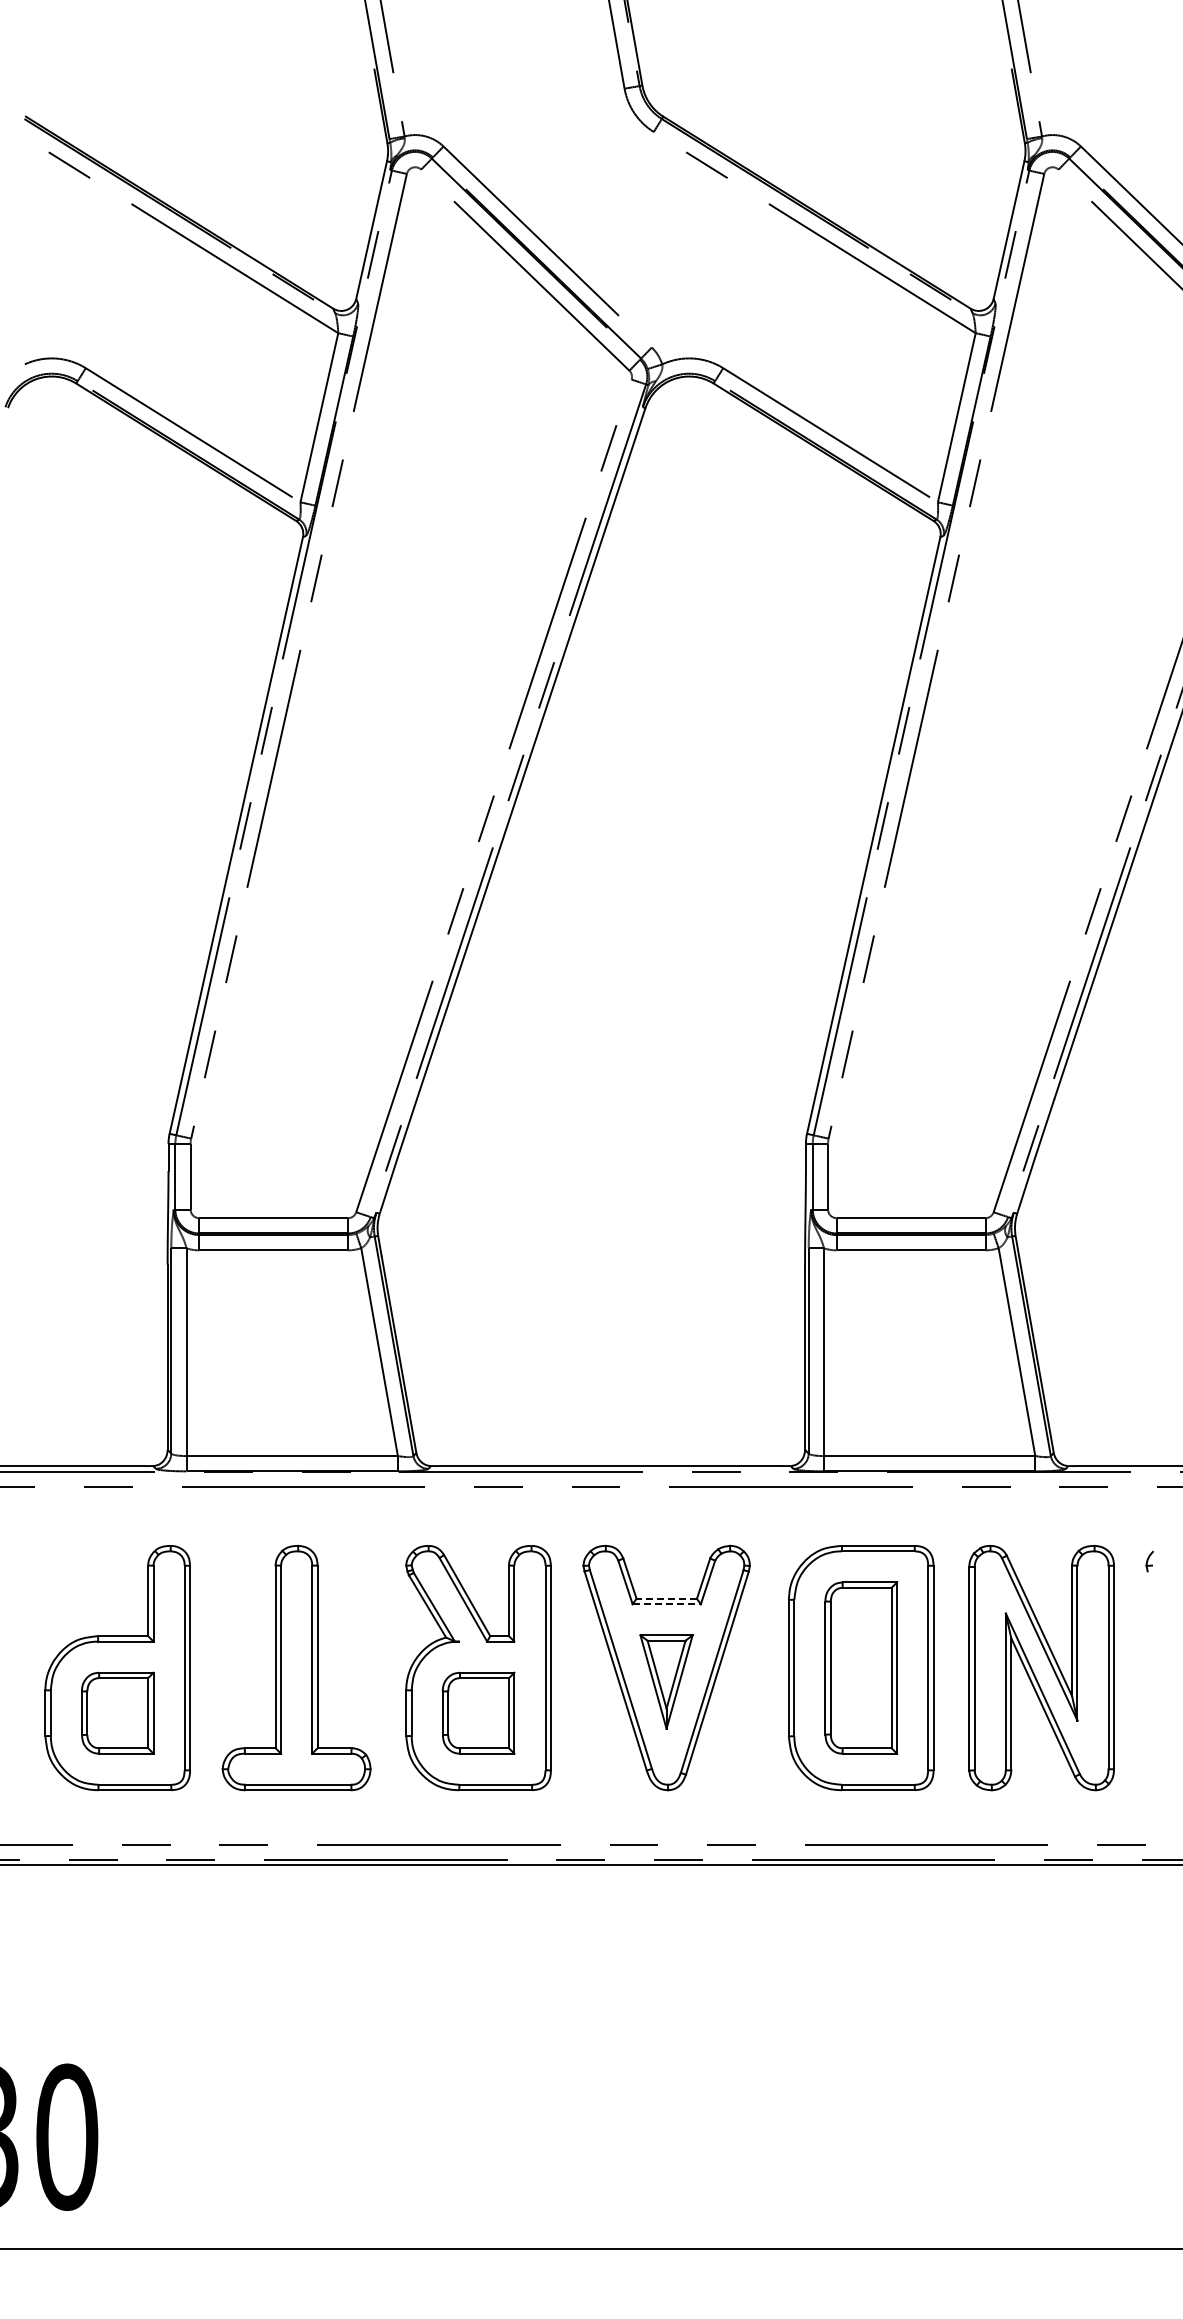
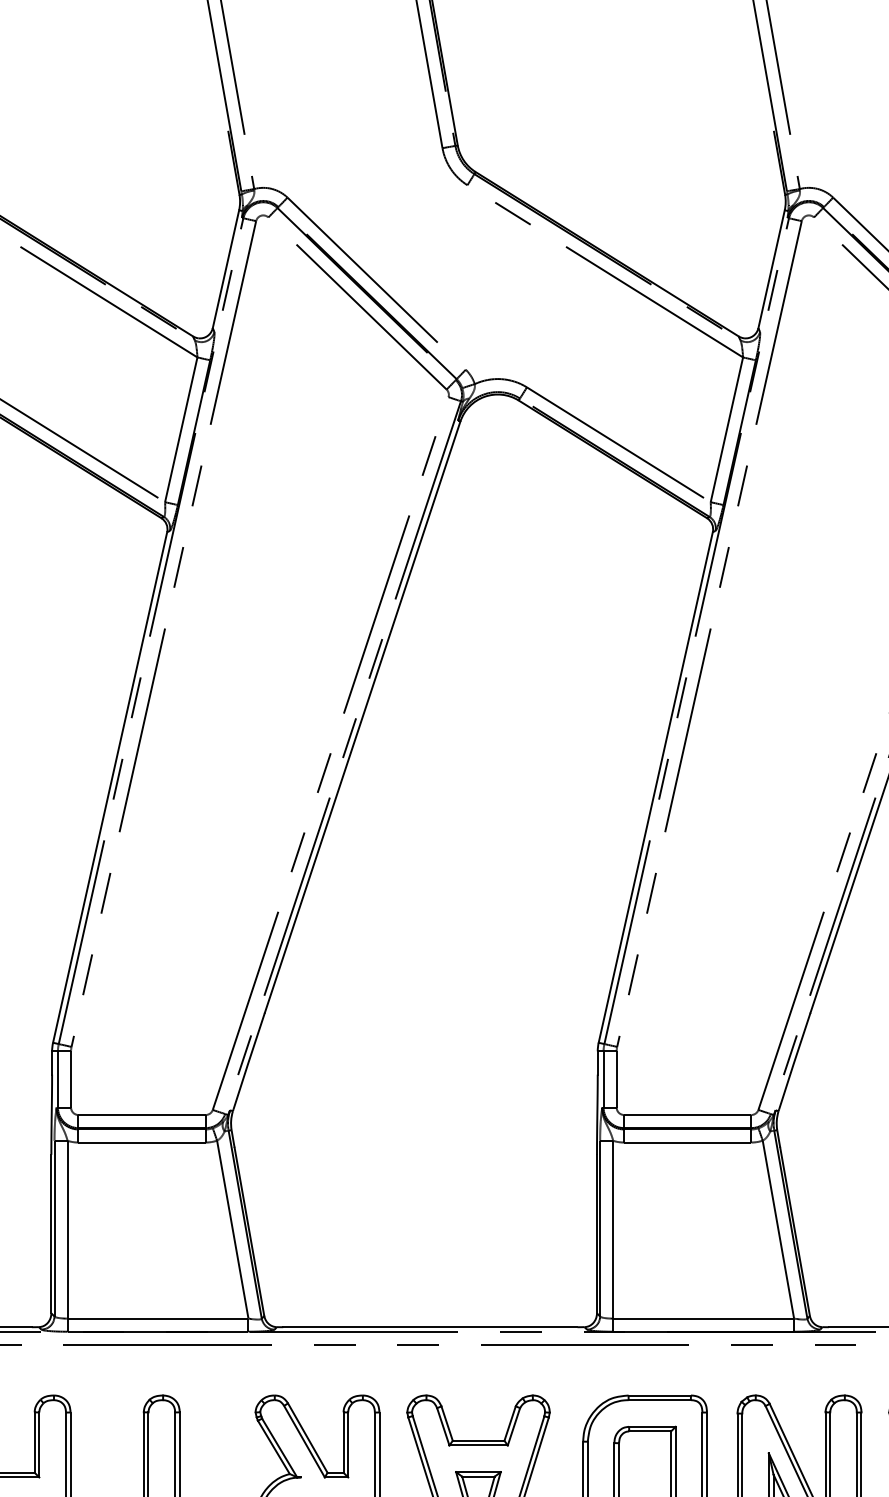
line: (666, 1598) -> (478, 1440), dashed -> solid
line: (667, 1604) -> (479, 1445), dashed -> solid

